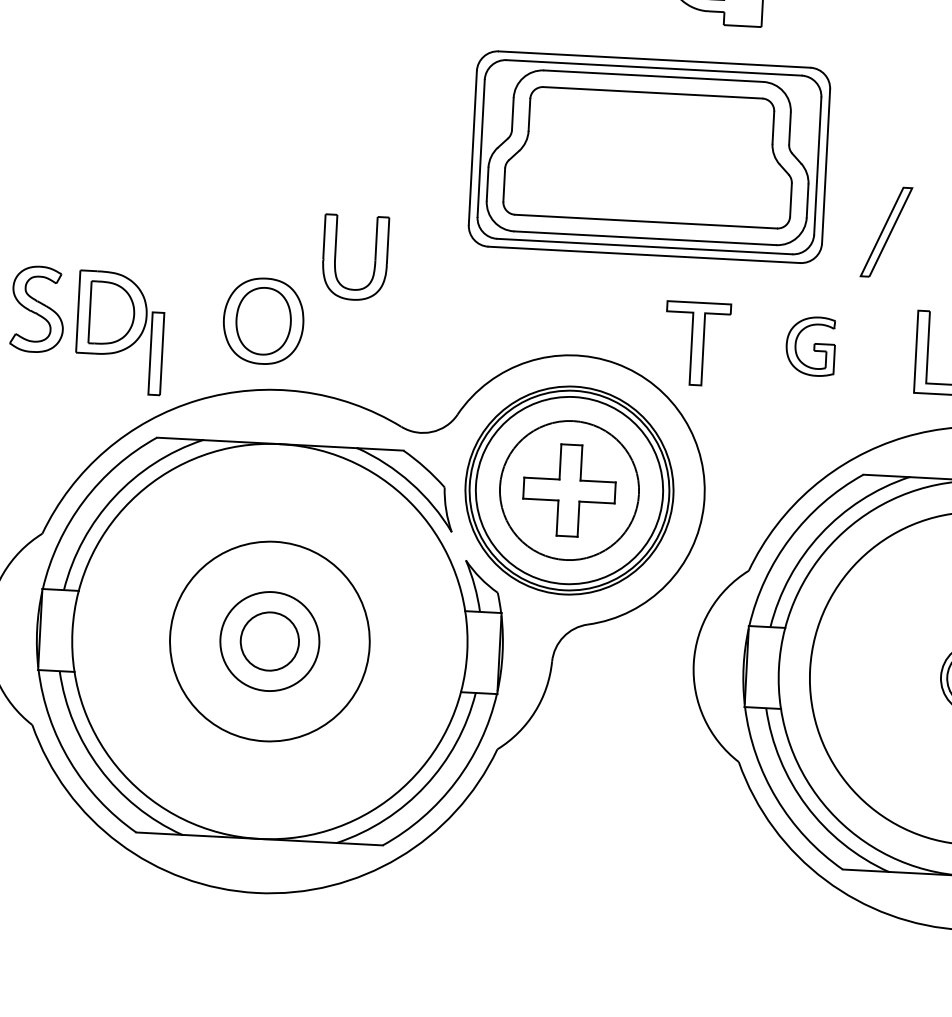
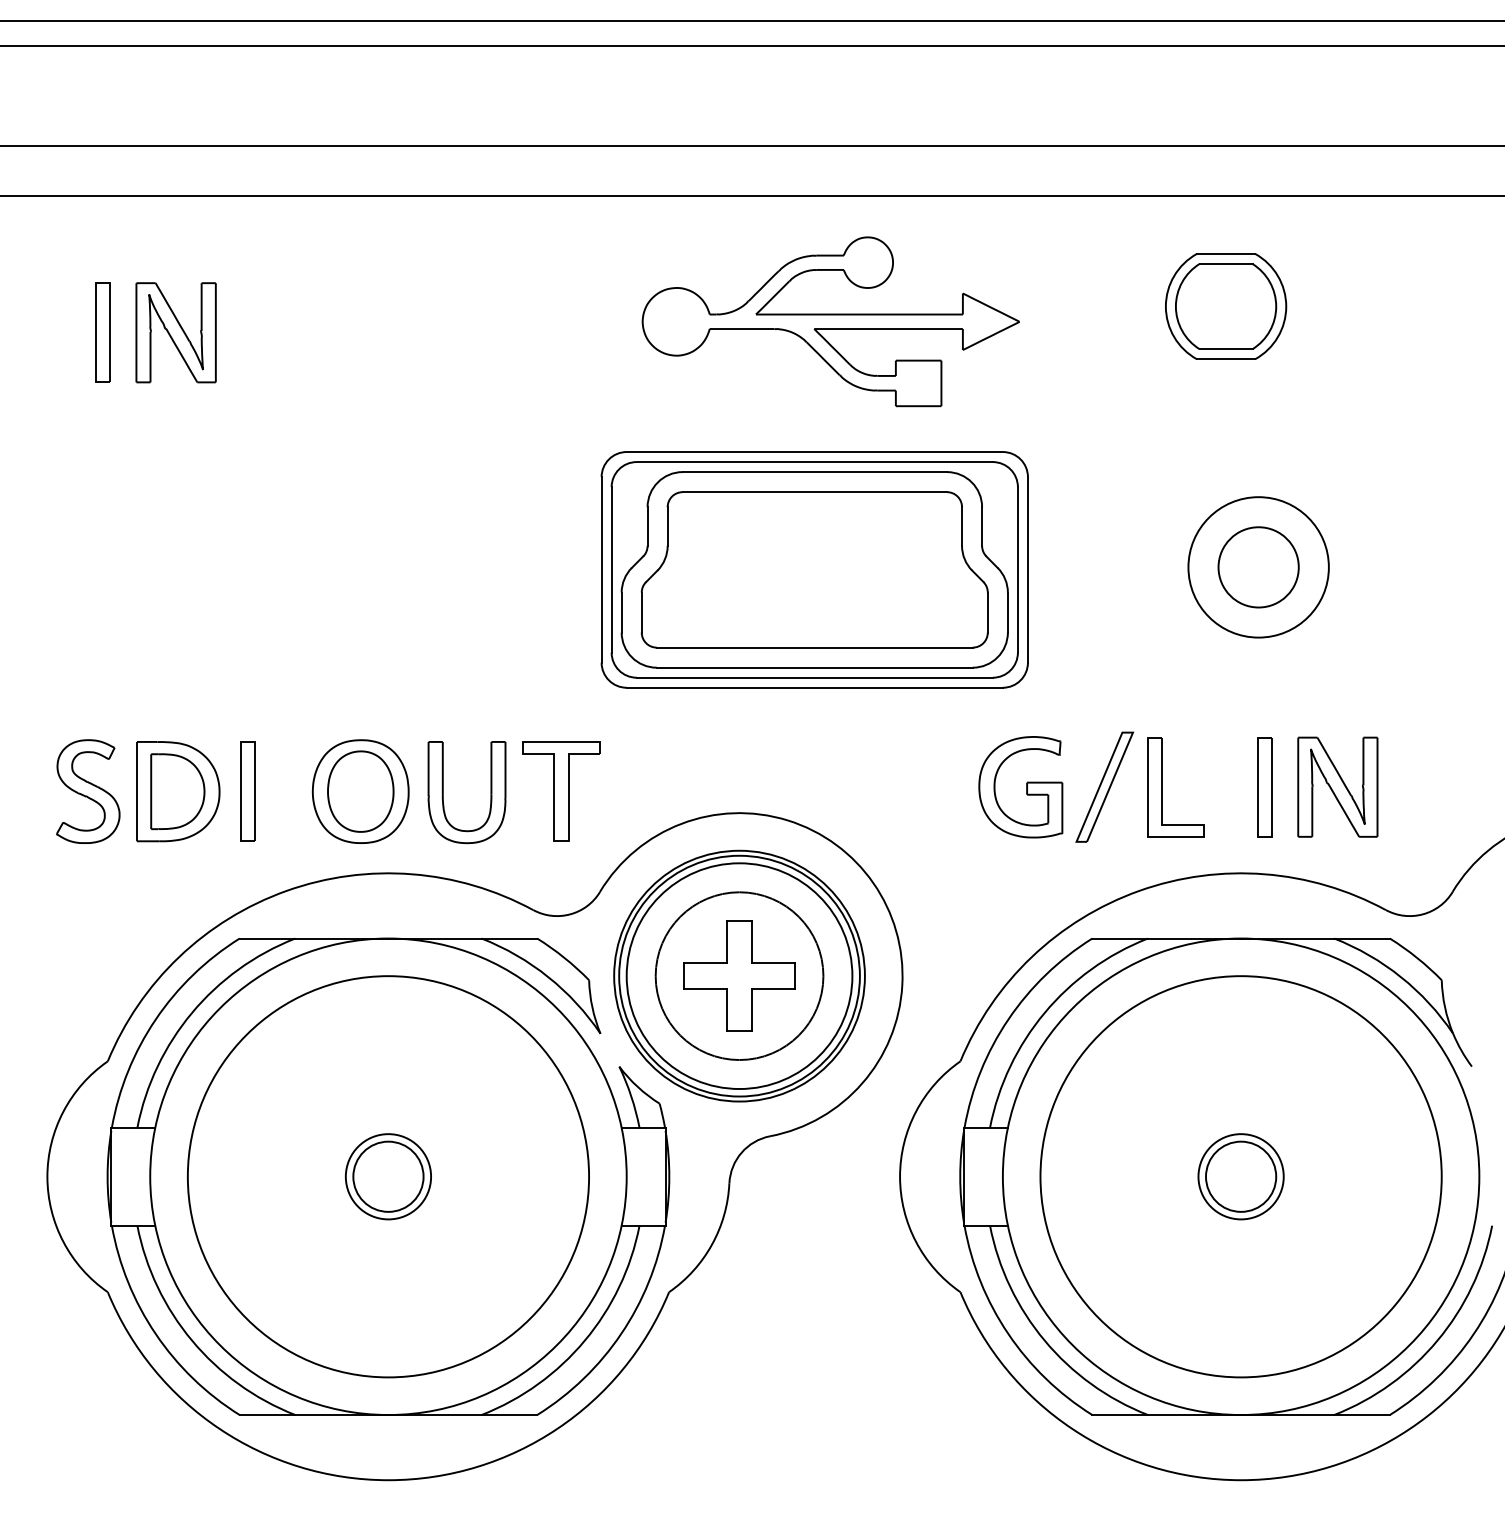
part: (886, 231) -> (1104, 786), moved
part: (335, 256) -> (443, 792), moved
part: (697, 343) -> (561, 791), moved
part: (810, 346) -> (1020, 787), size x1.43
part: (156, 353) -> (247, 791), moved
circle: (269, 641) -> (388, 1176), size x0.71
circle: (269, 641) -> (388, 1176), size x1.67

